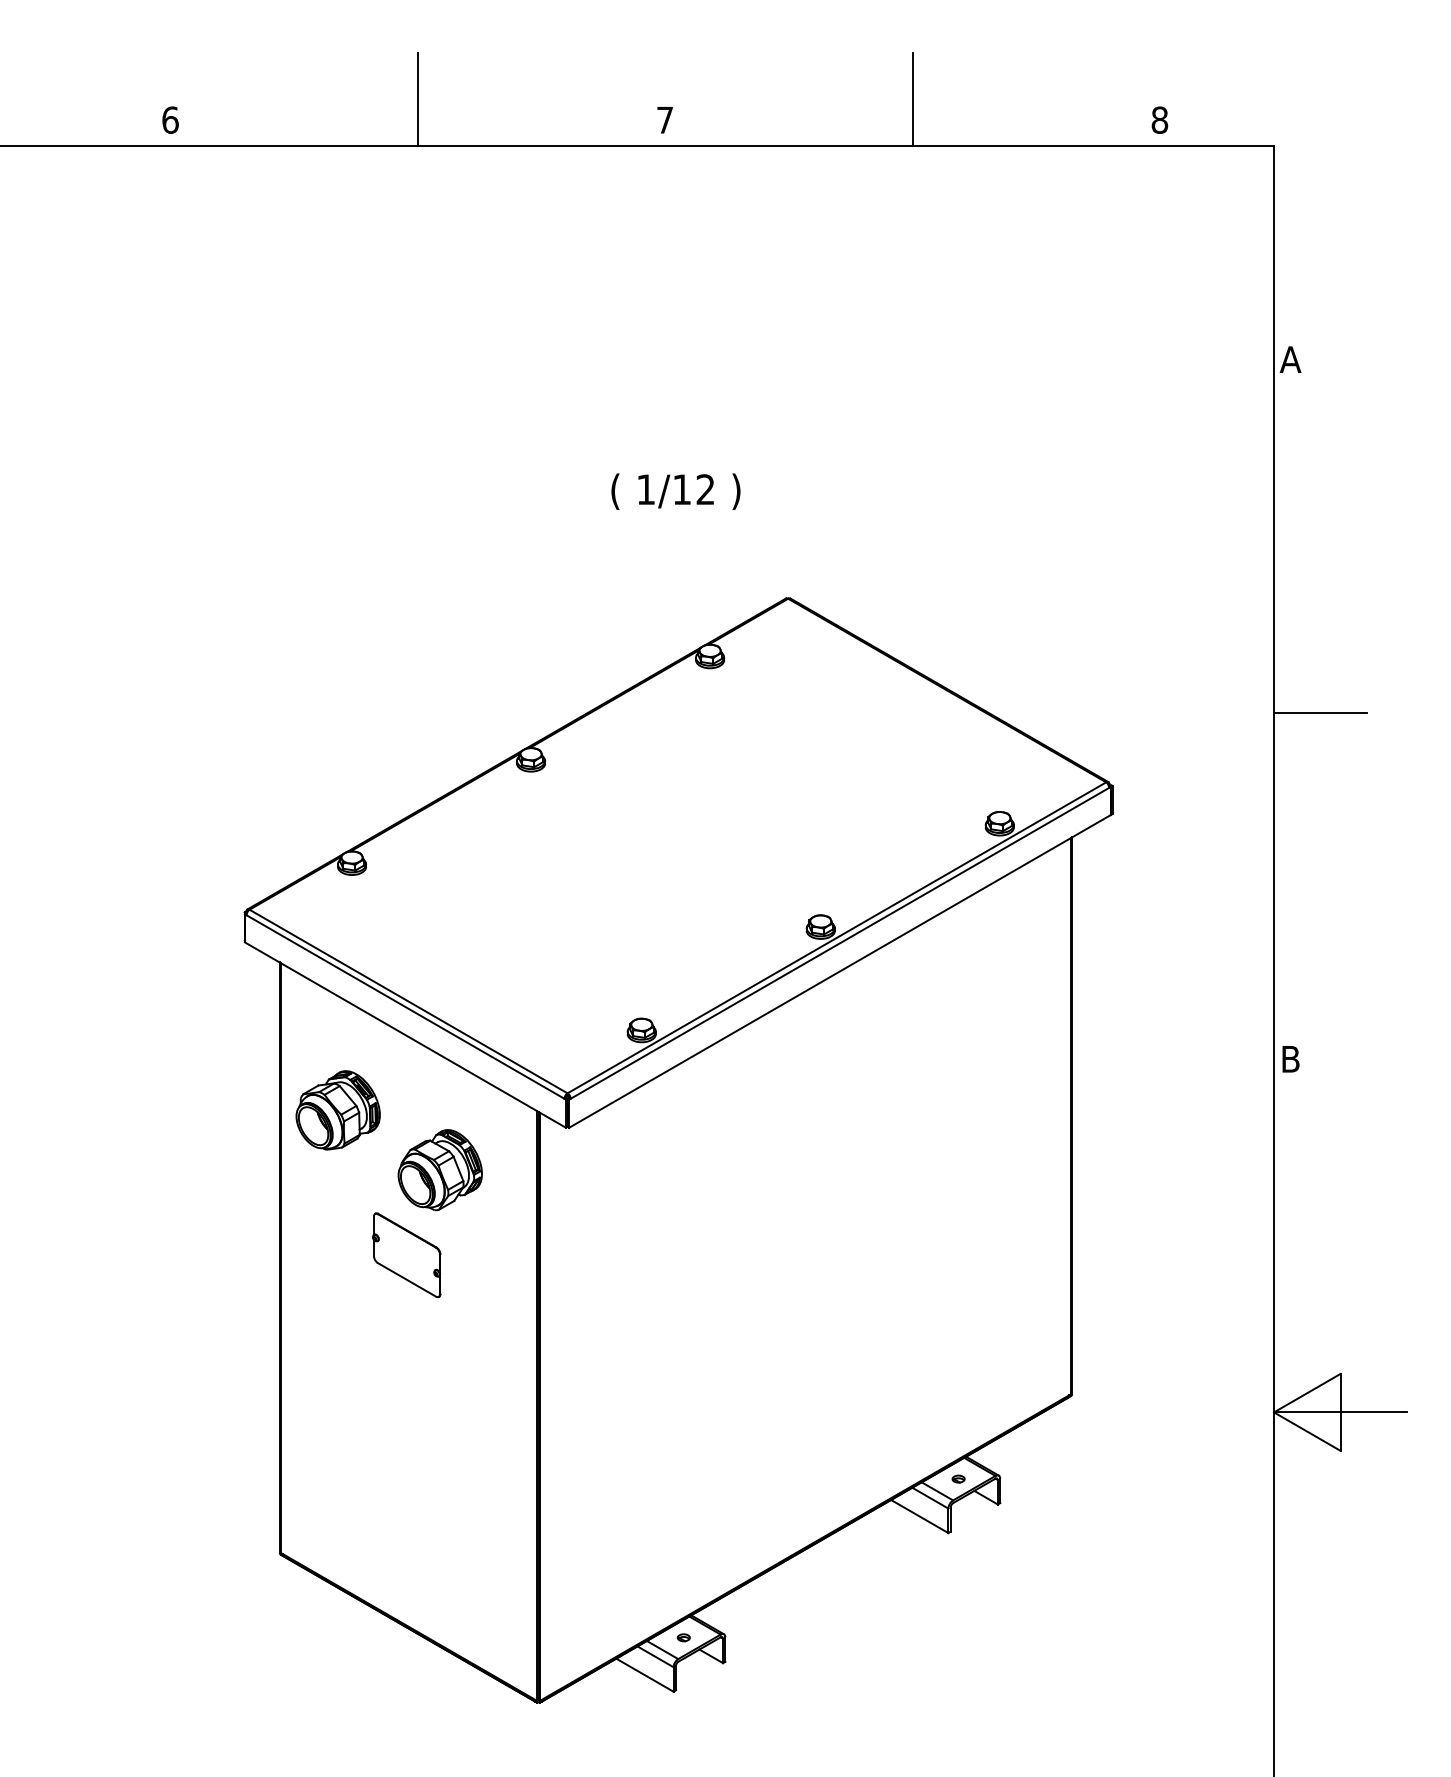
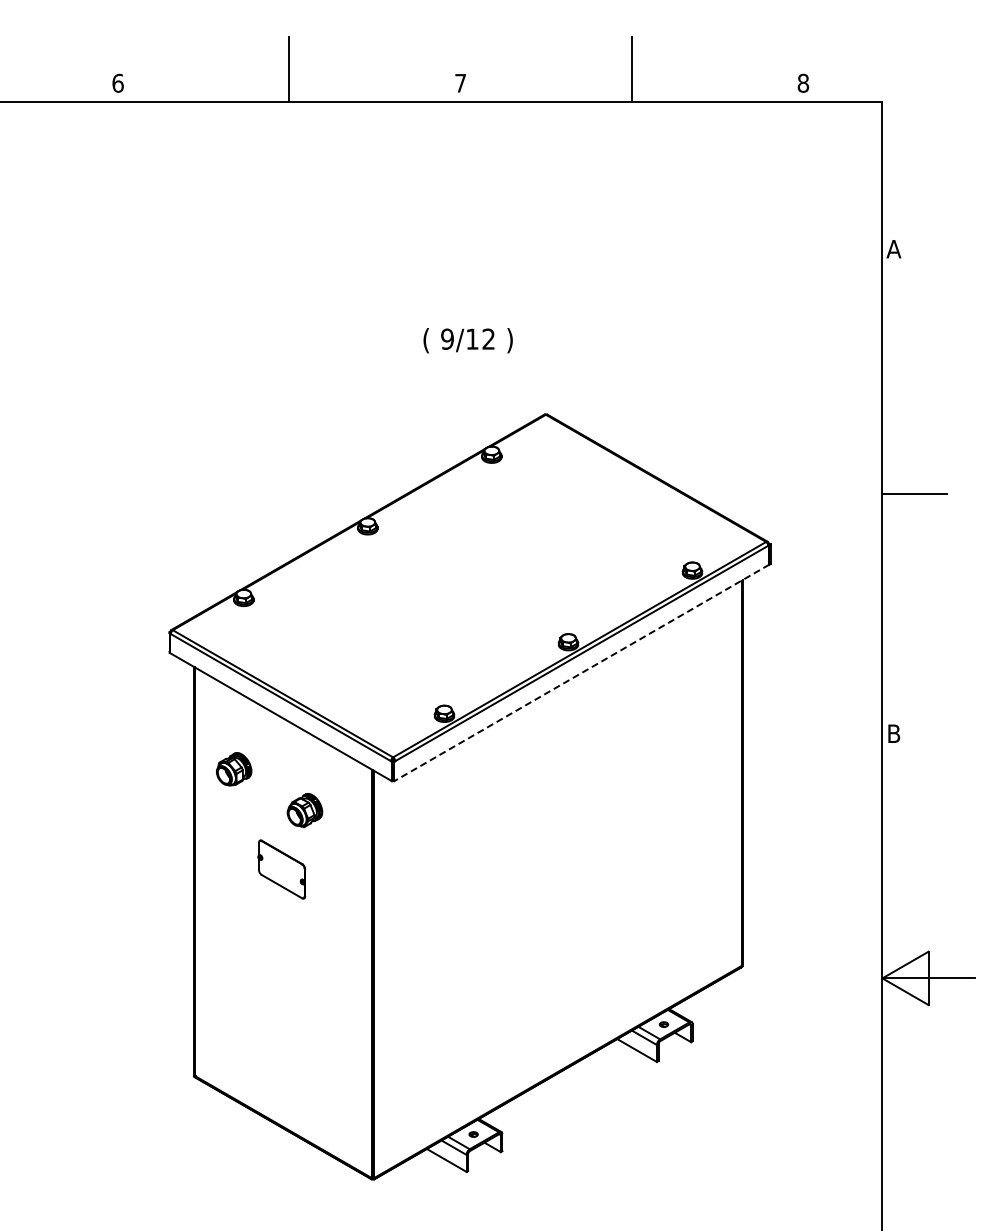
text: (646, 488) -> (447, 338), 1/12 -> 9/12
line: (839, 970) -> (581, 672), solid -> dashed
part: (337, 1110) -> (233, 769), size x0.6
part: (439, 1170) -> (304, 810), size x0.6

